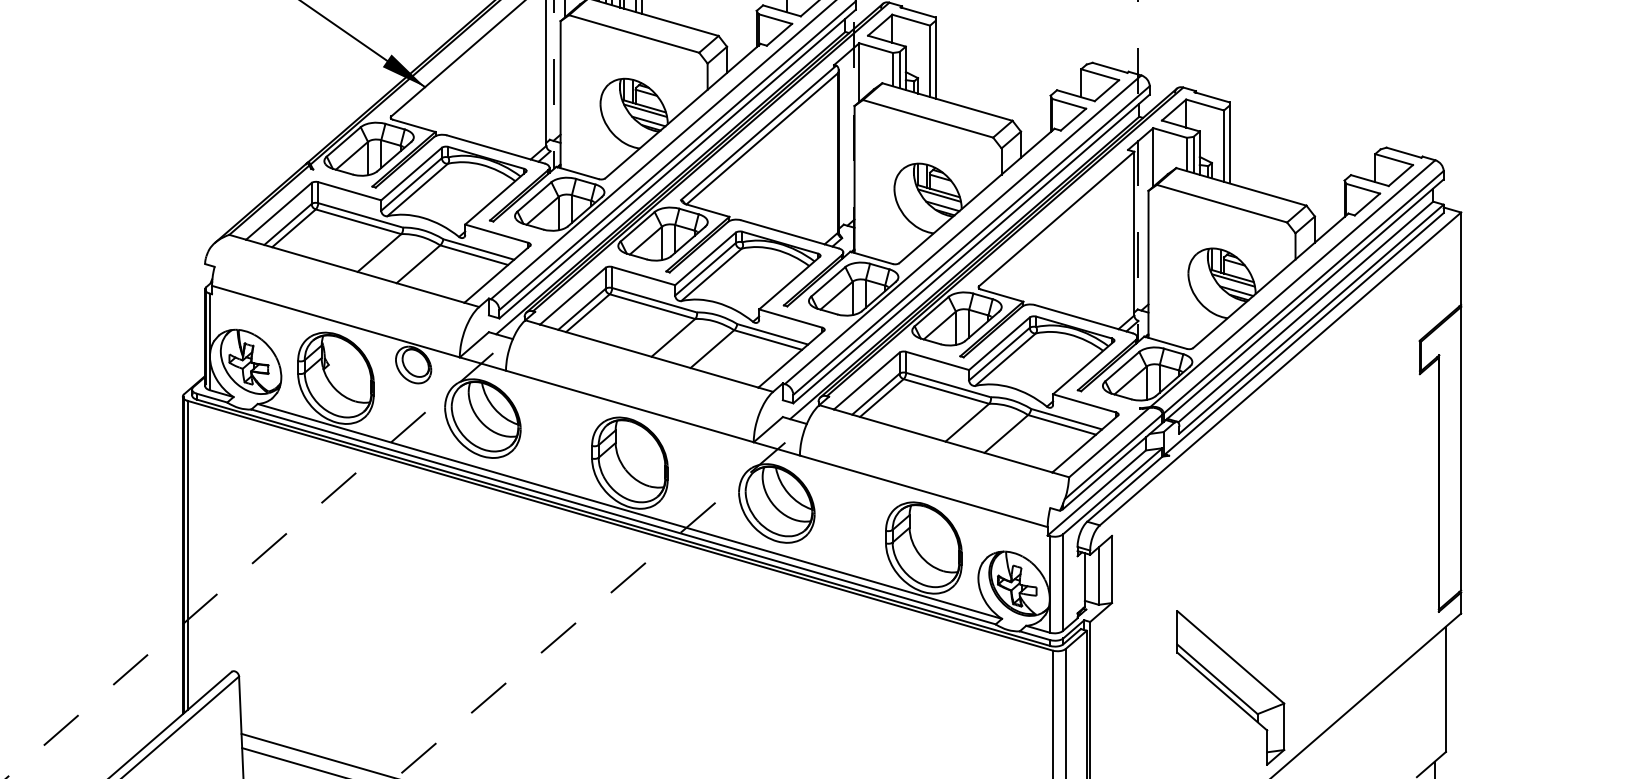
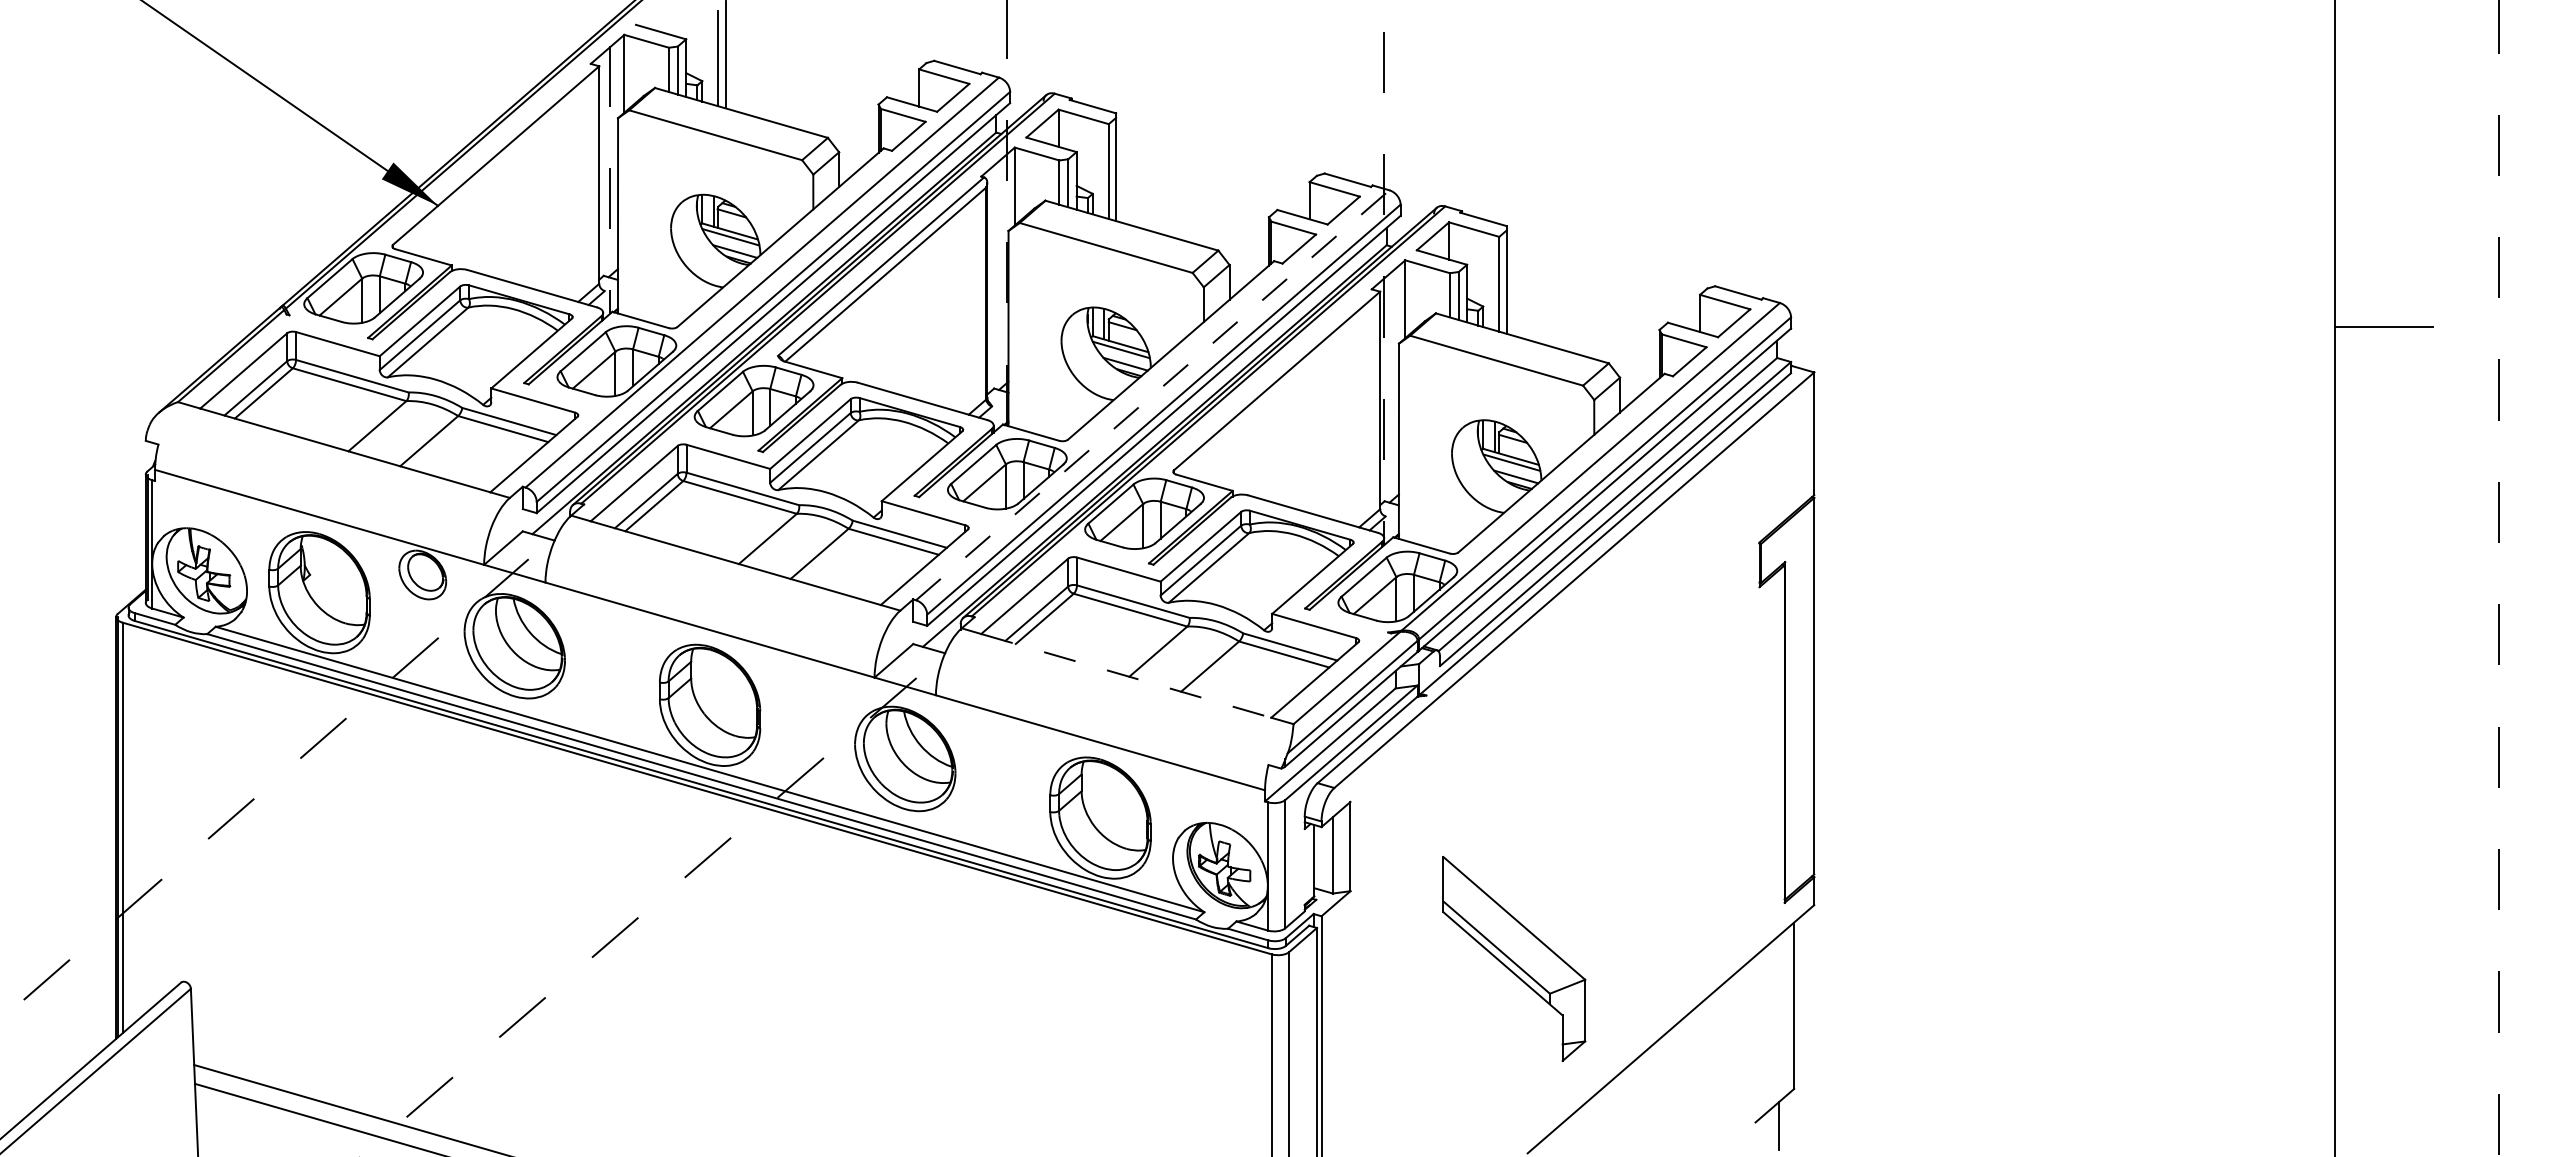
line: (963, 229) -> (1153, 394), solid -> dashed
line: (943, 440) -> (1126, 675), solid -> dashed
part: (1230, 687) -> (1514, 958), moved

